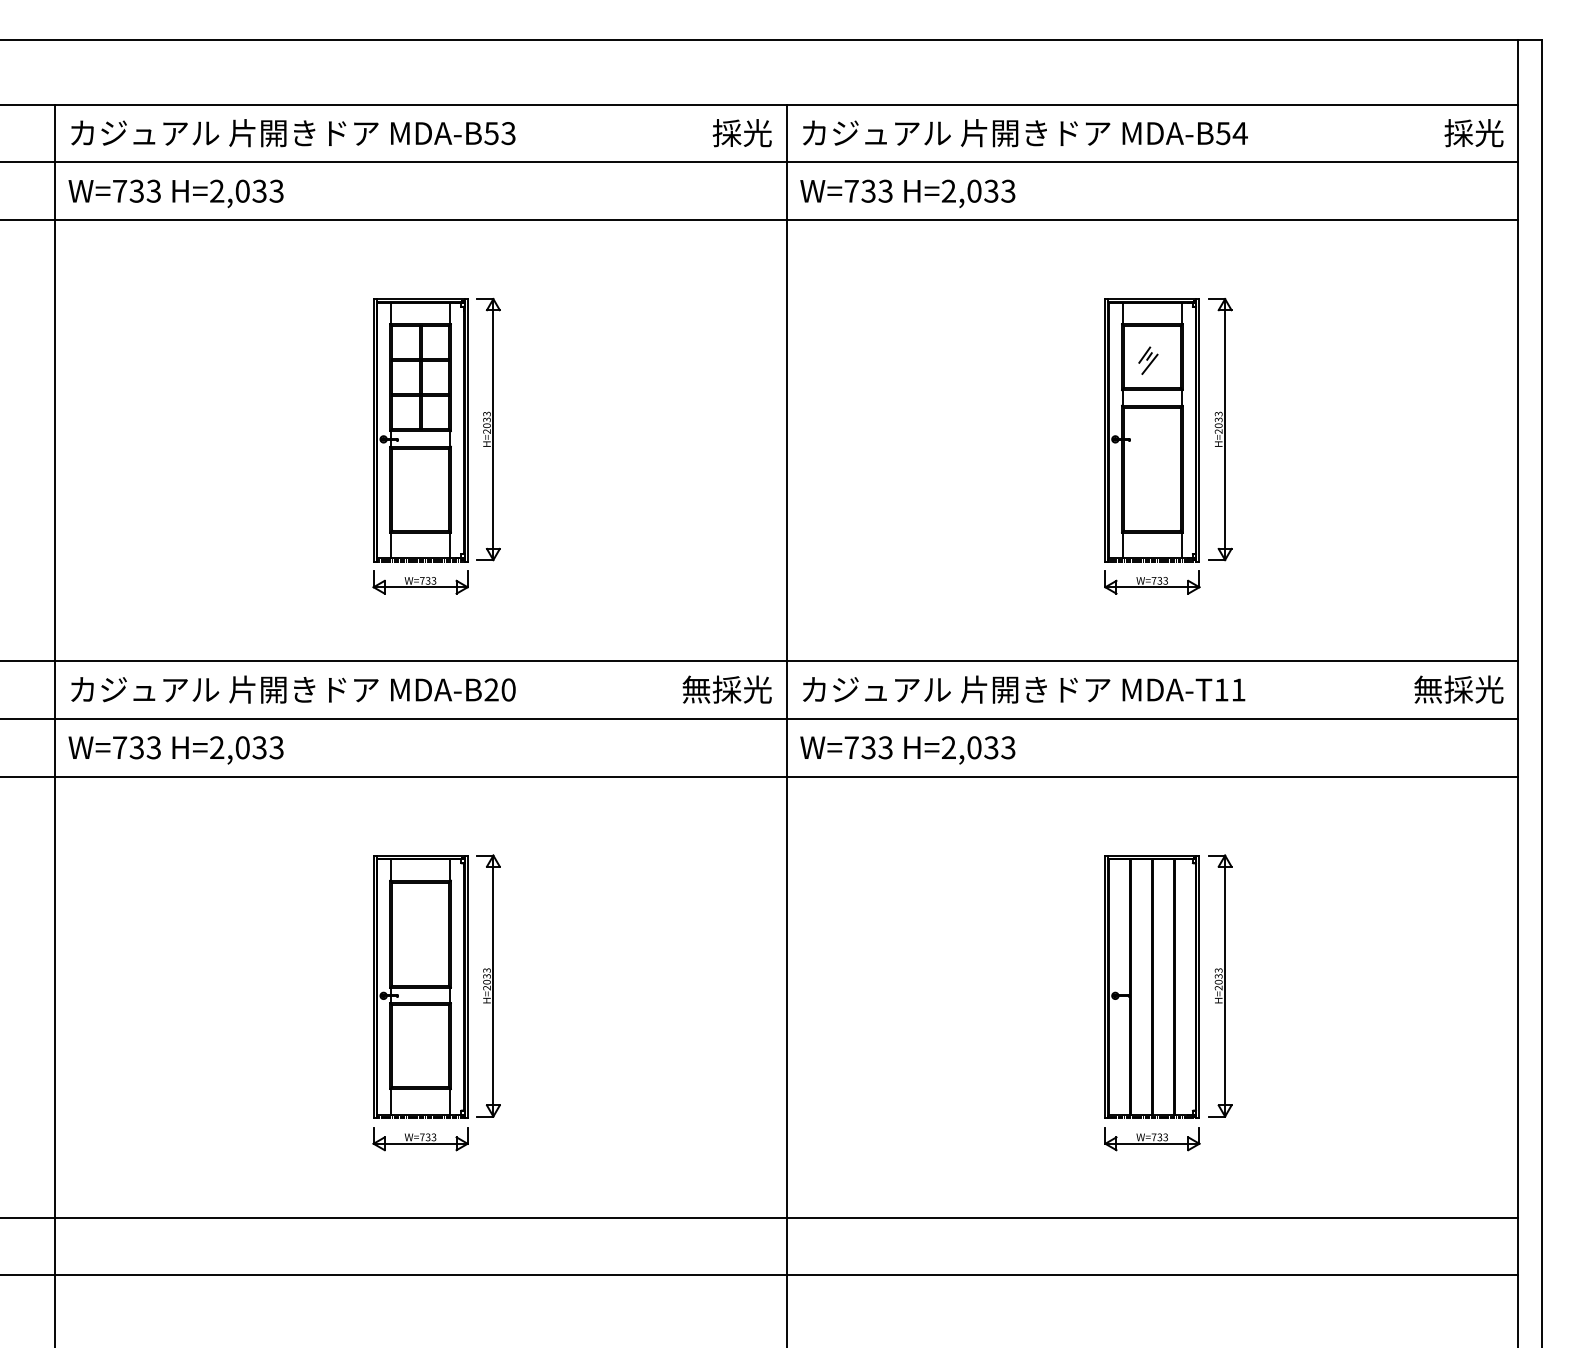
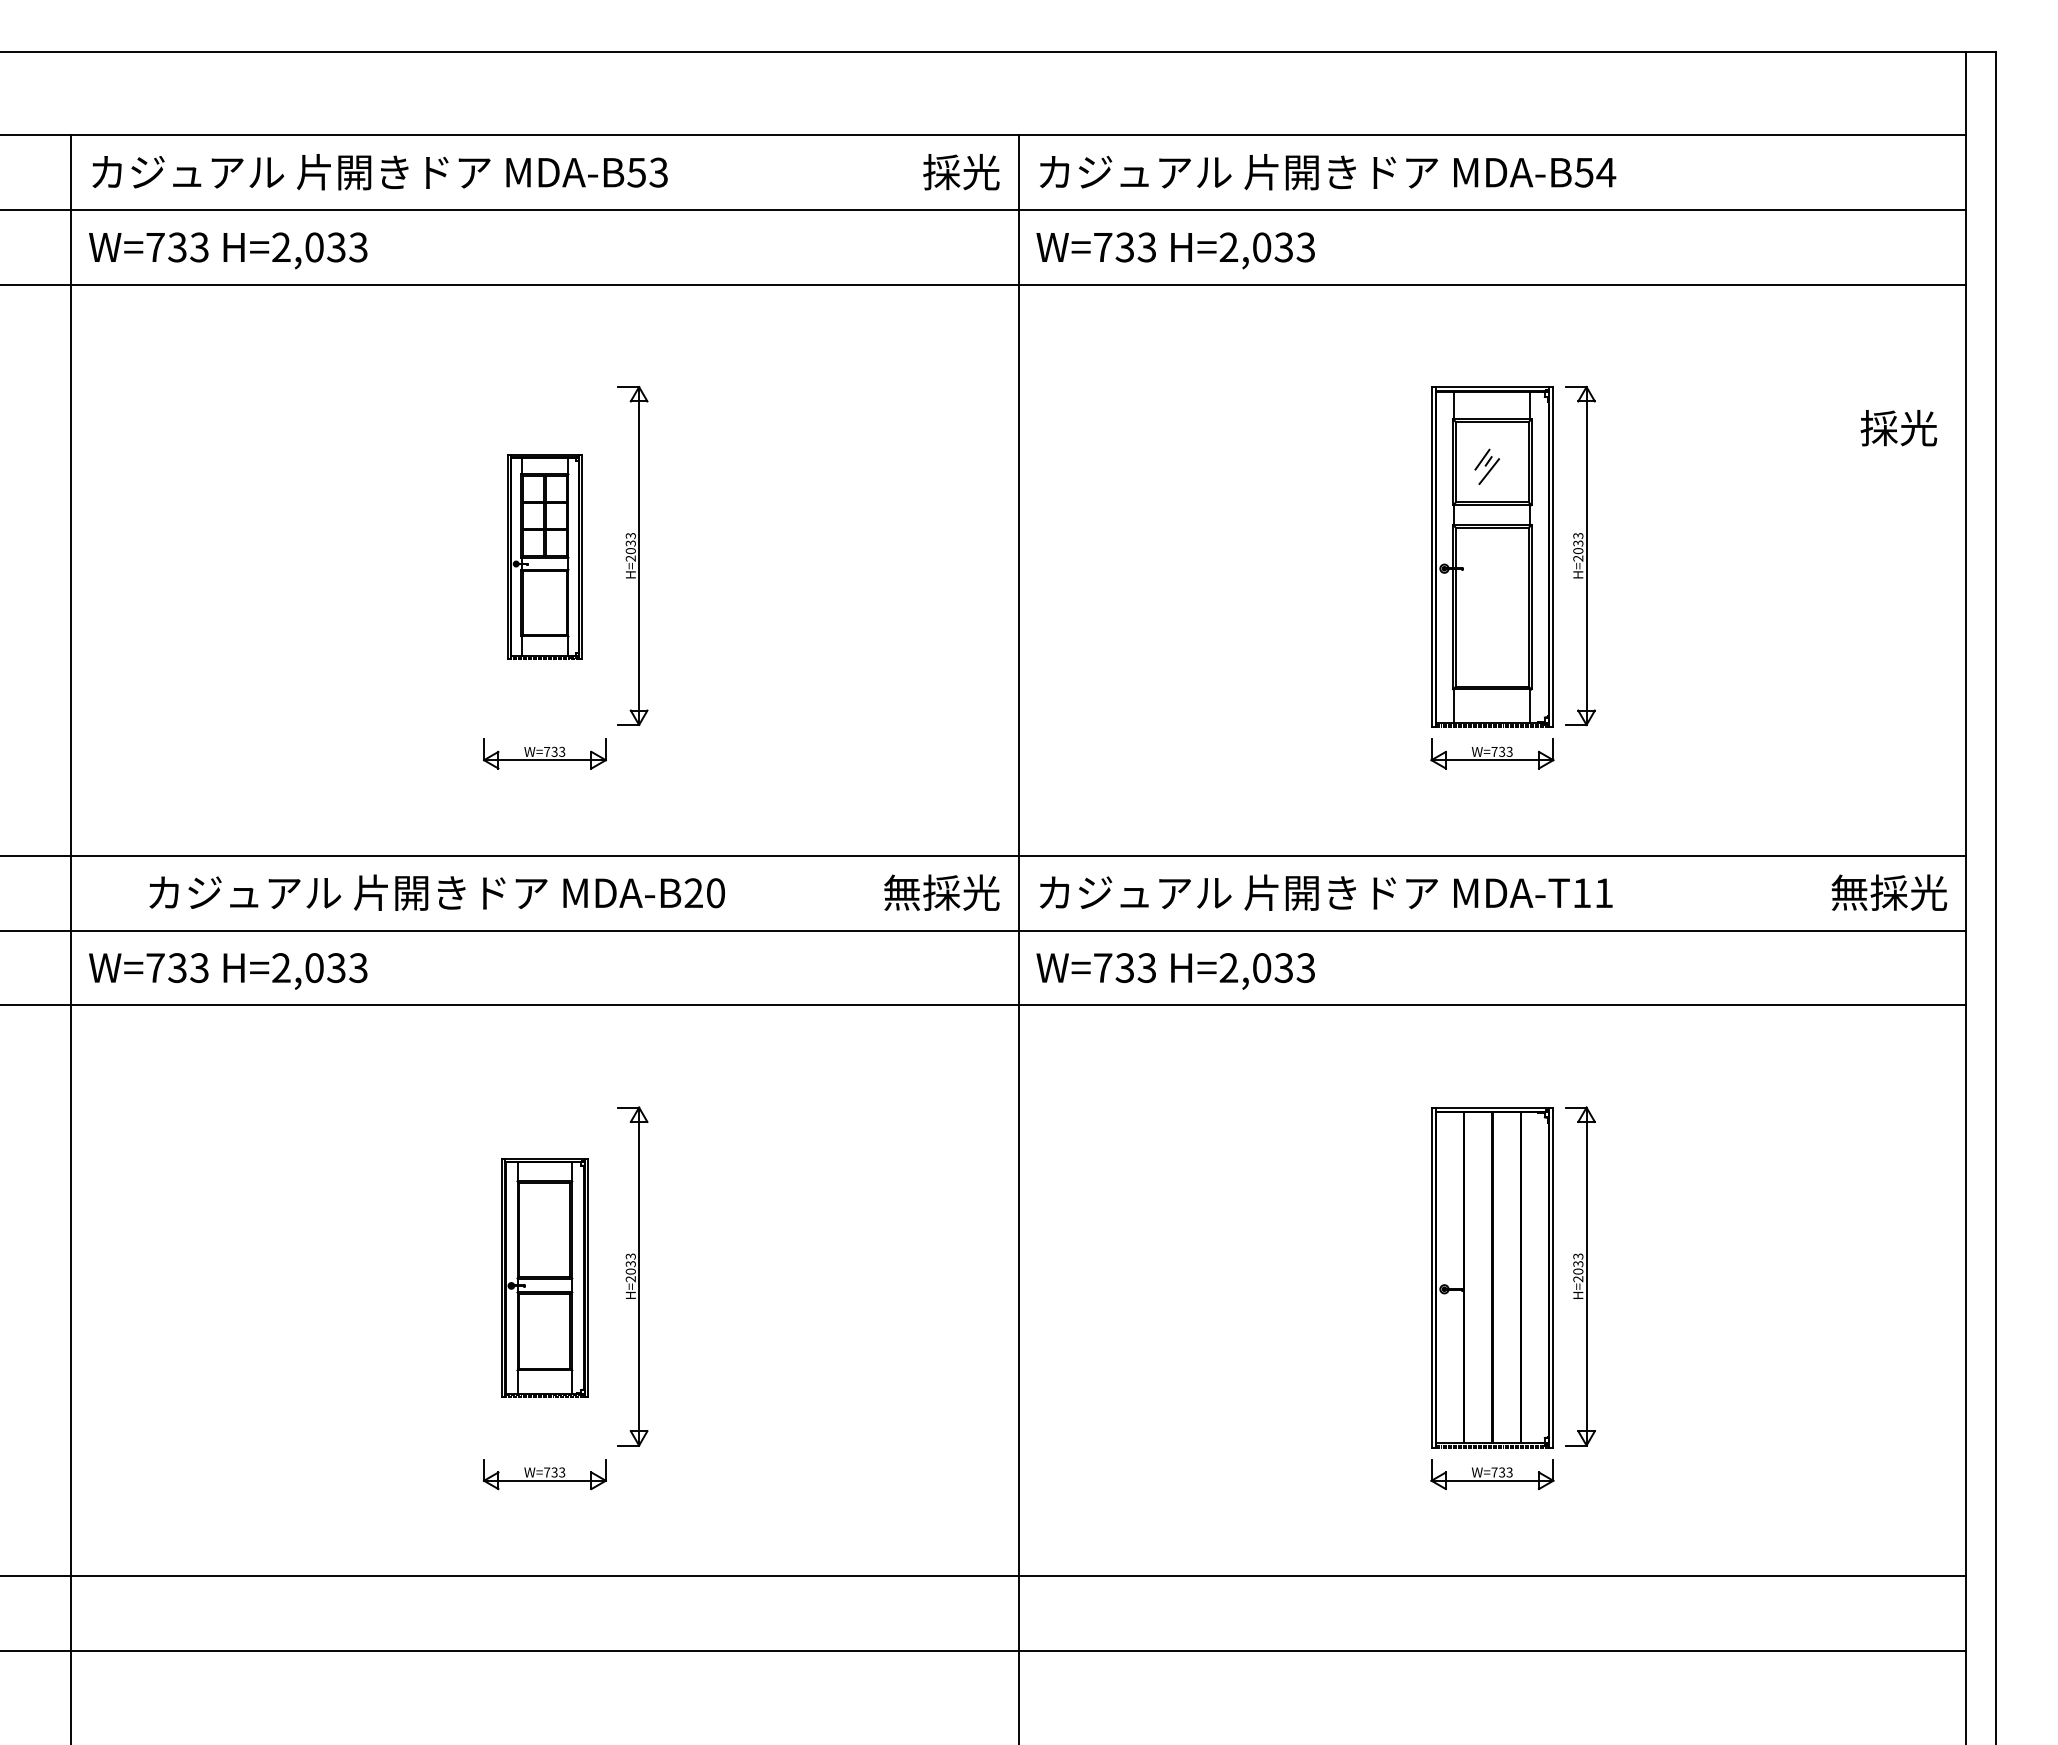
text: (1473, 133) -> (1898, 428), moved
part: (420, 429) -> (544, 556), size x0.6
text: (292, 689) -> (436, 892), moved
part: (420, 986) -> (544, 1277), size x0.7

